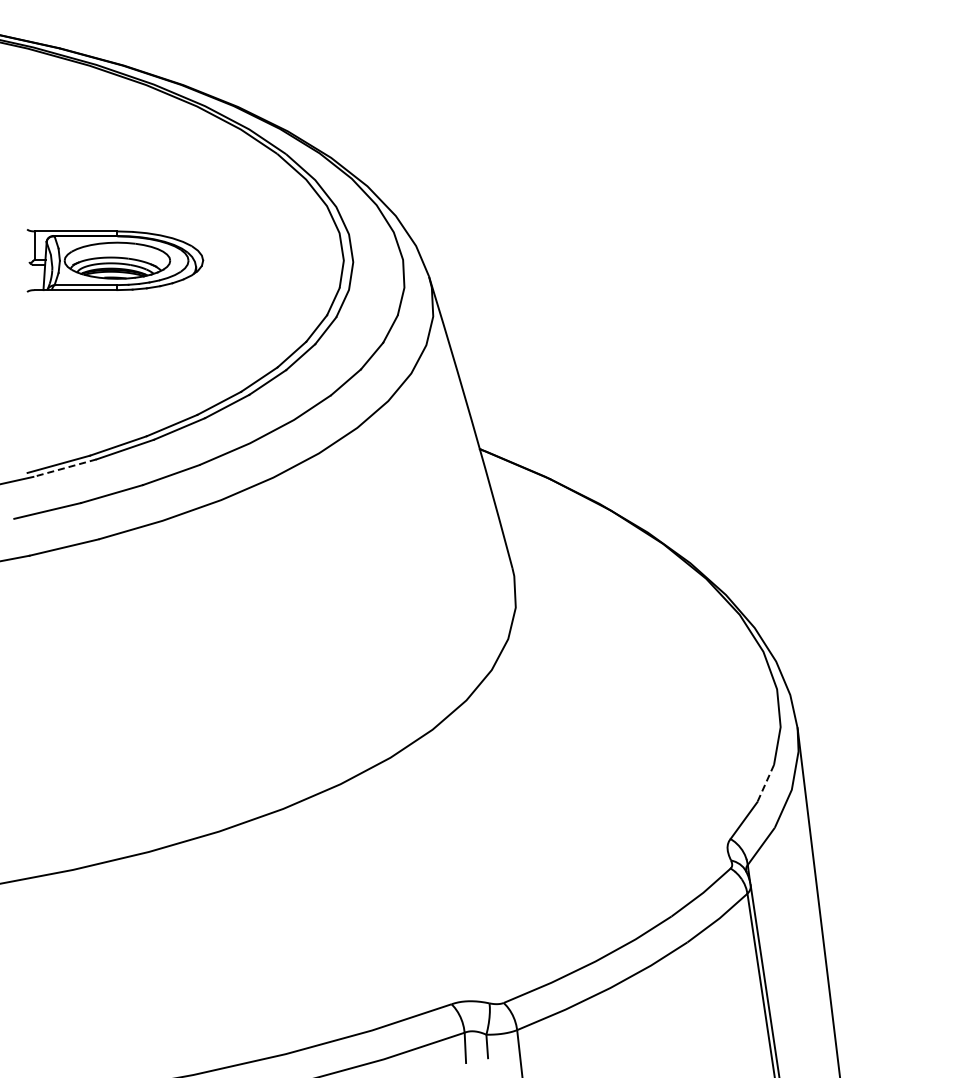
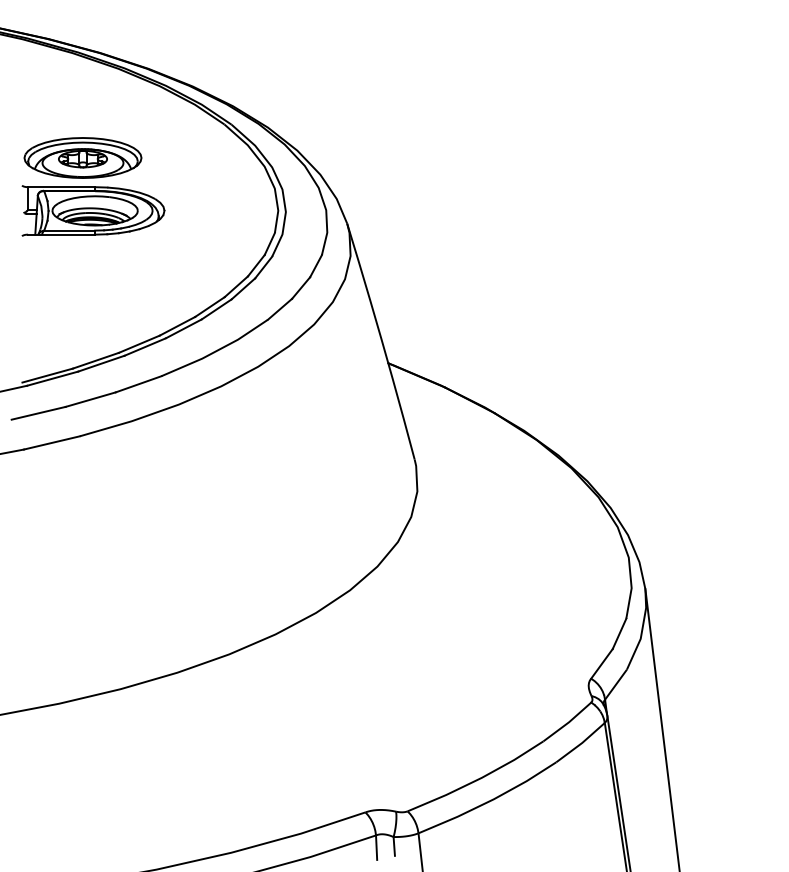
part: (102, 194) -> (83, 157), added
line: (64, 468) -> (52, 378), dashed -> solid
line: (765, 784) -> (619, 634), dashed -> solid

